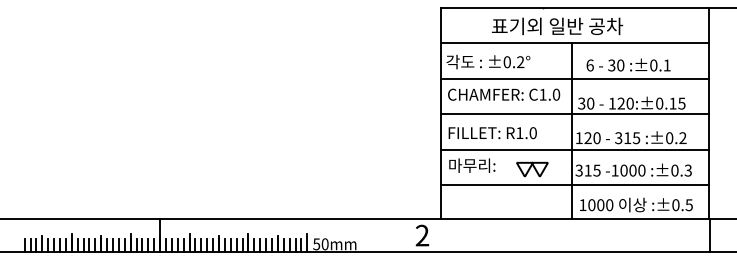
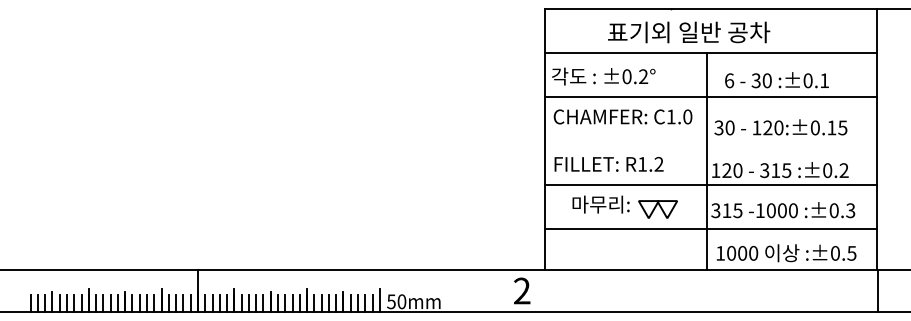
line: (574, 114) -> (710, 141), removed
text: (532, 133) -> (658, 164), R1.0 -> R1.2
text: (472, 165) -> (601, 204), moved

